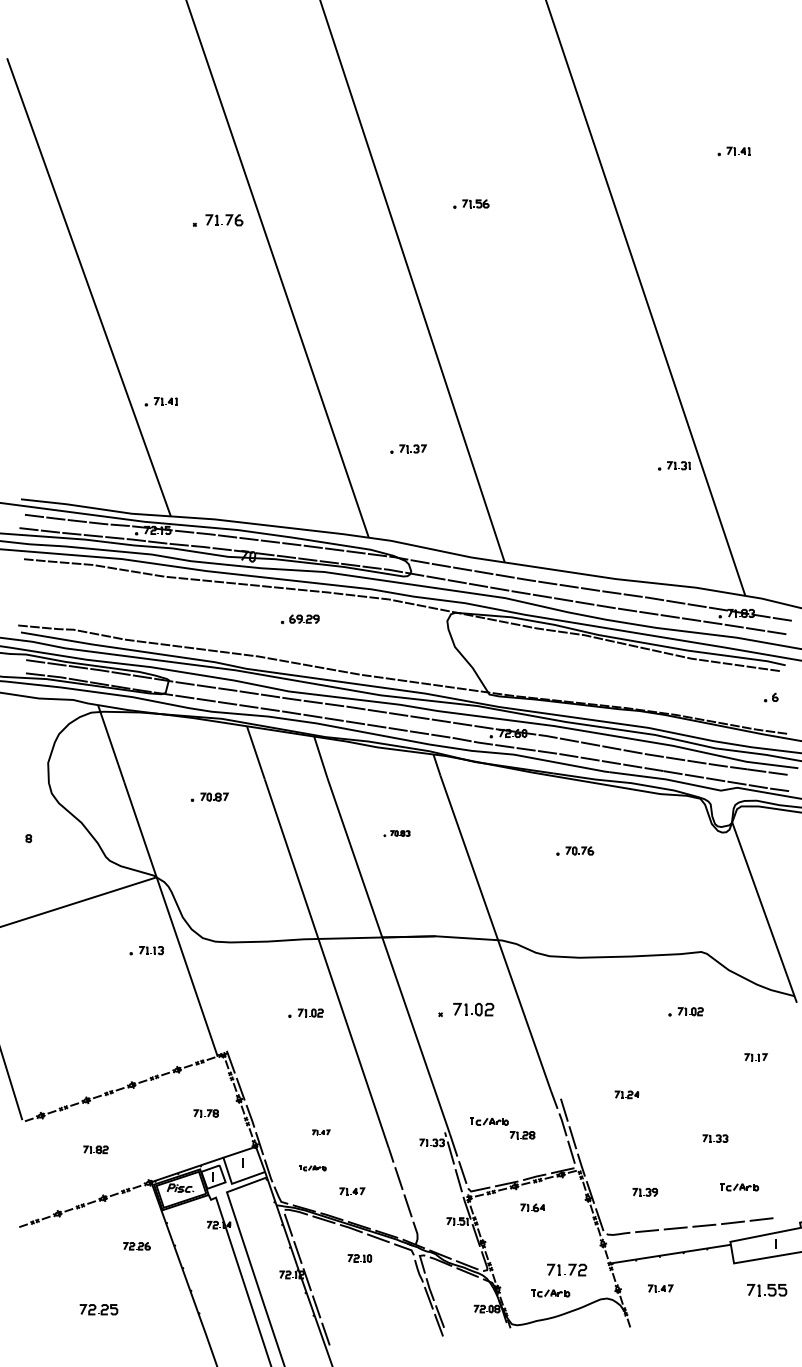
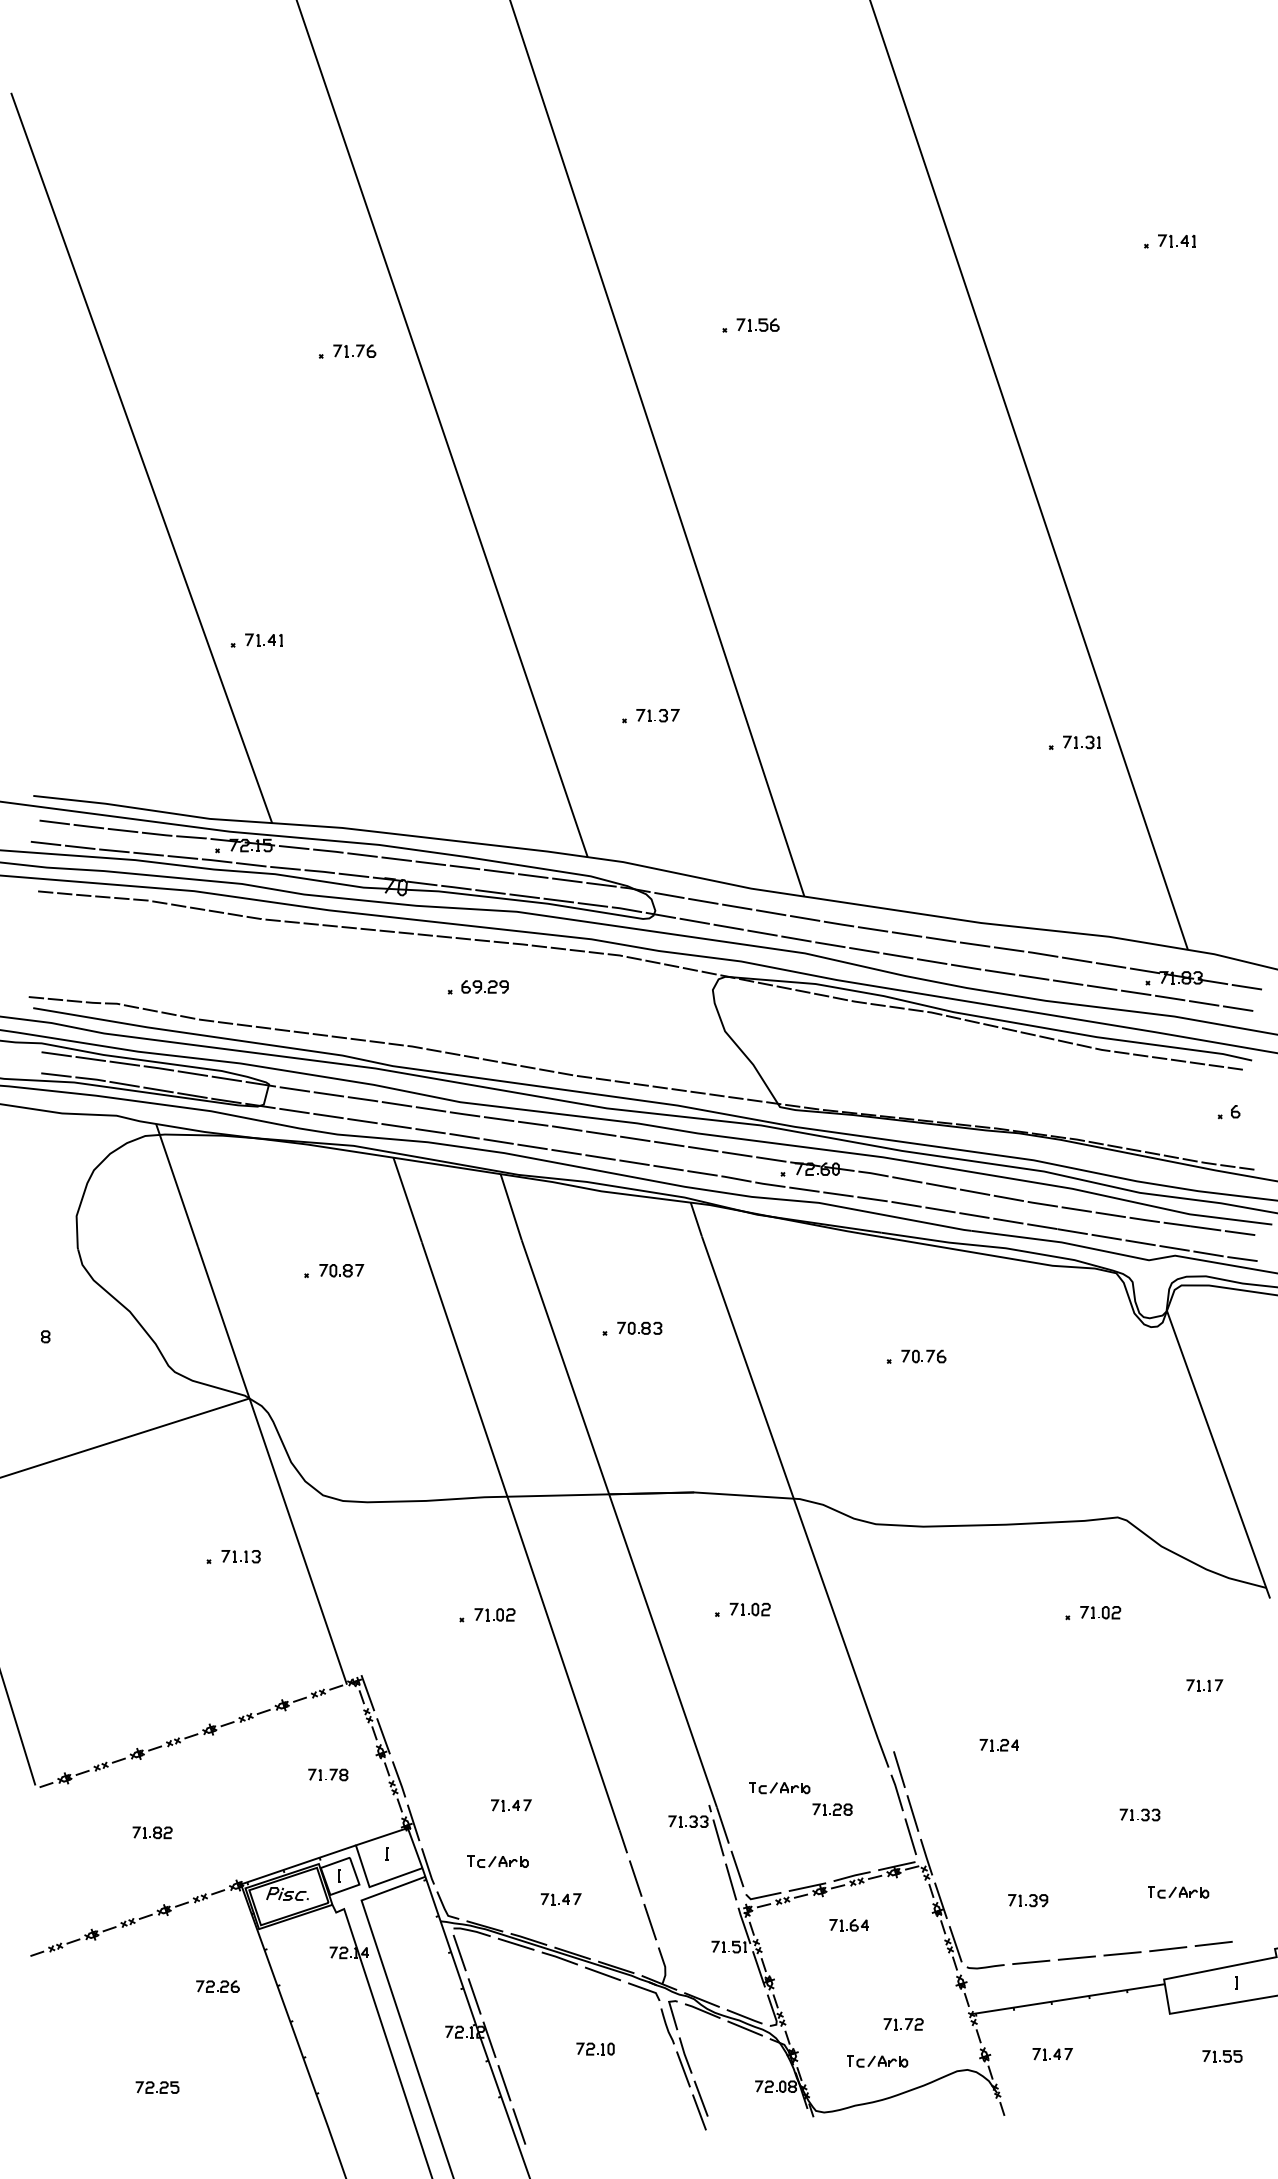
part: (218, 220) -> (348, 351), size x0.71
part: (396, 833) -> (631, 1328), size x1.43
part: (146, 950) -> (233, 1556), moved
part: (465, 1009) -> (741, 1609), size x0.62
part: (321, 1132) -> (512, 1805), size x1.43
part: (312, 1168) -> (497, 1862), size x1.43
part: (359, 1258) -> (595, 2049), moved
part: (566, 1269) -> (902, 2023), size x0.62
part: (766, 1289) -> (1221, 2055), size x0.62
part: (98, 1309) -> (156, 2087), size x0.71

